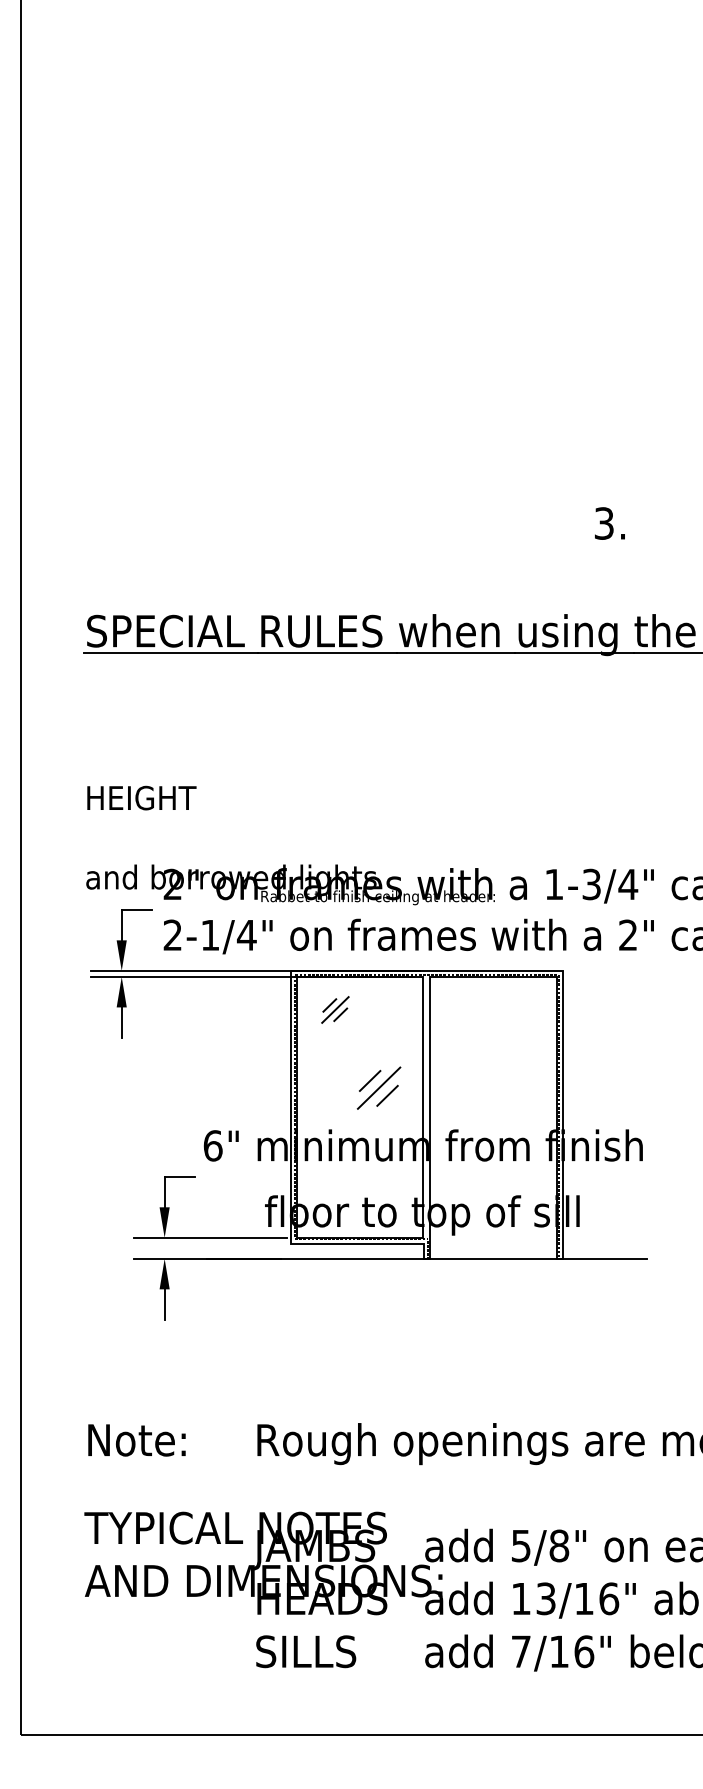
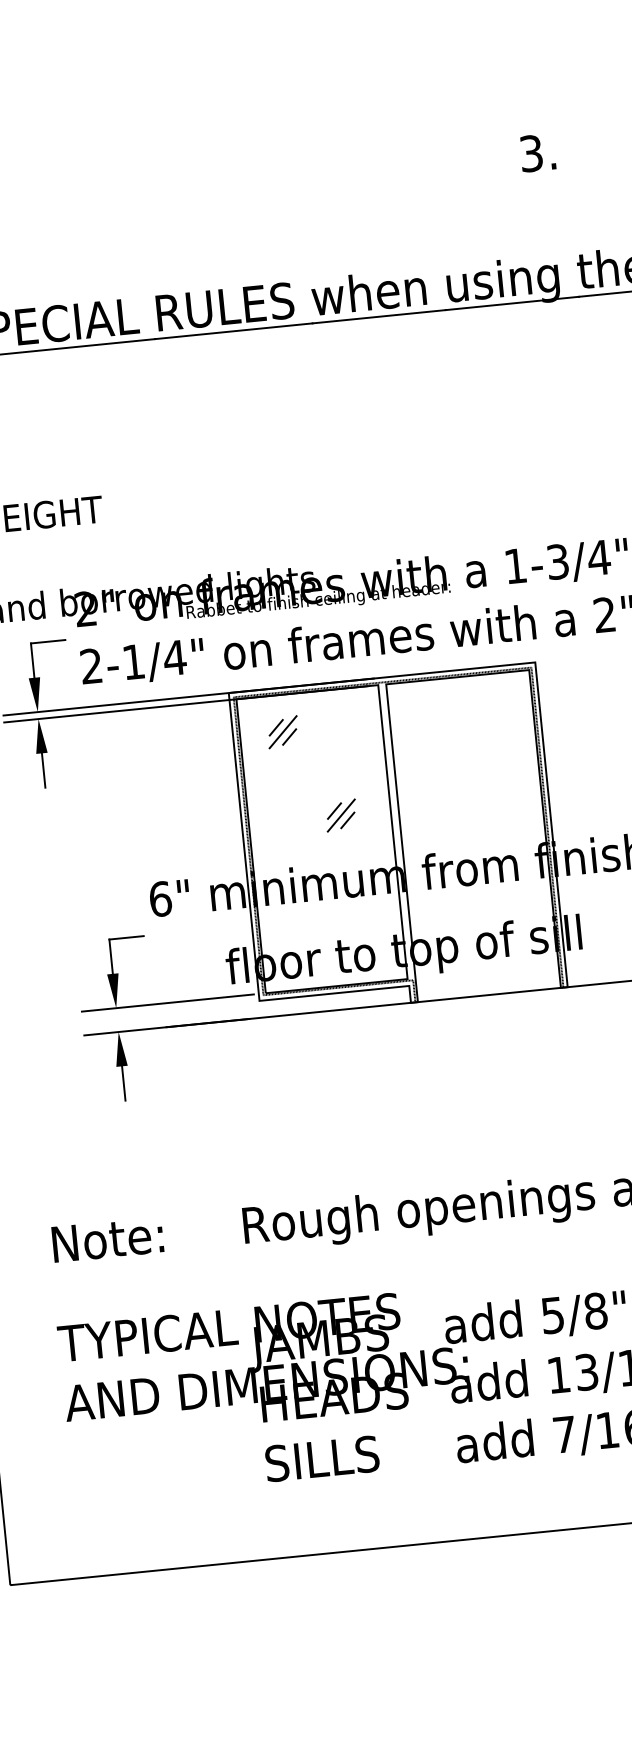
part: (379, 1088) -> (341, 815), size x0.62

